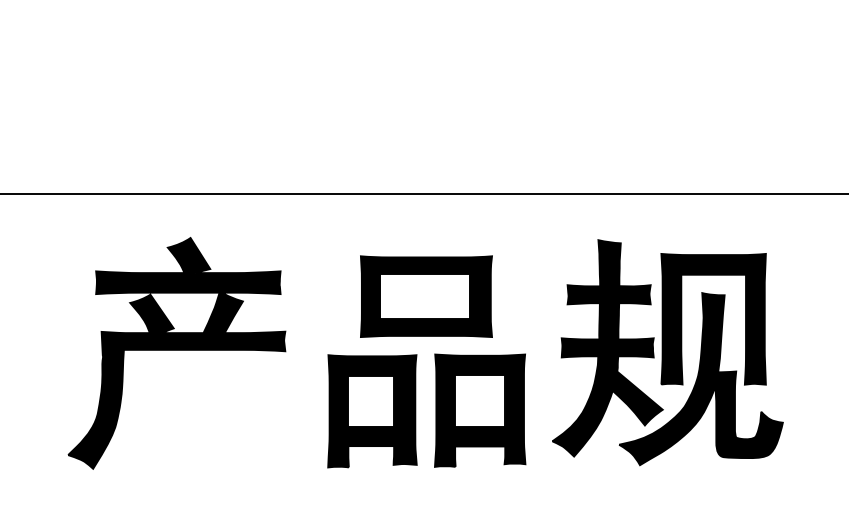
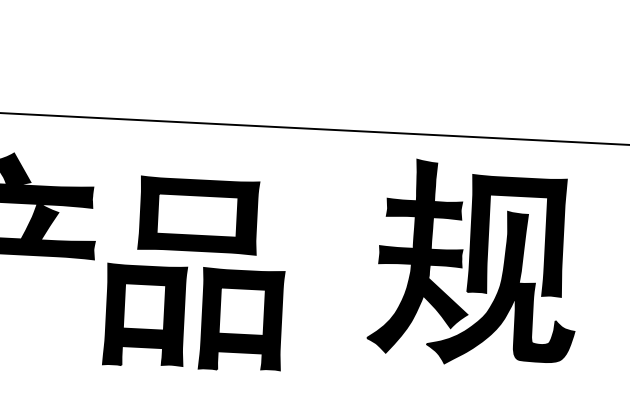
part: (667, 352) -> (474, 263), moved
part: (434, 361) -> (203, 274), moved

